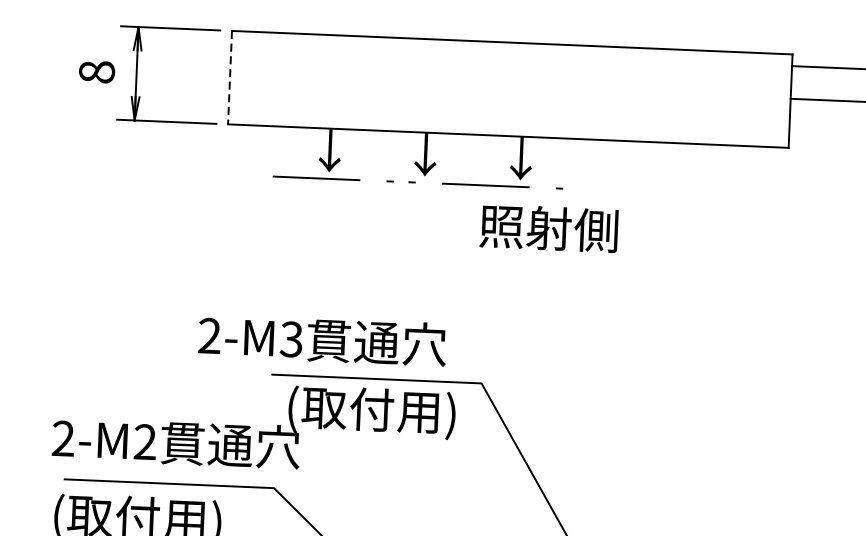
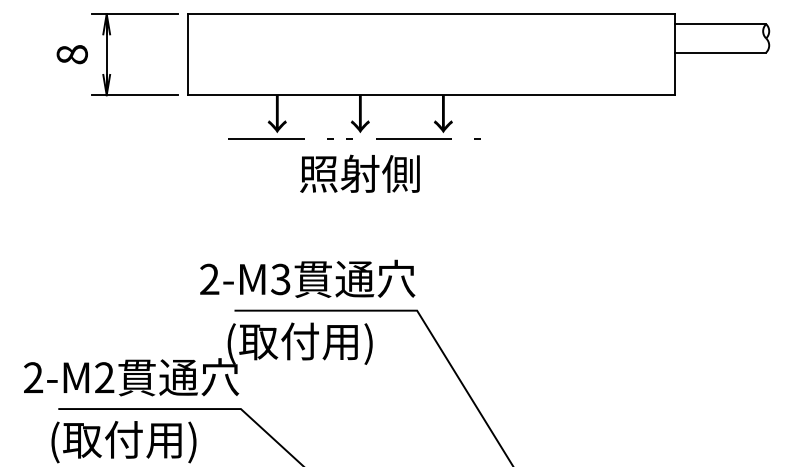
line: (229, 77) -> (187, 54), dashed -> solid
text: (548, 228) -> (359, 173), moved
text: (322, 339) -> (307, 278), moved
text: (254, 425) -> (198, 359), moved

